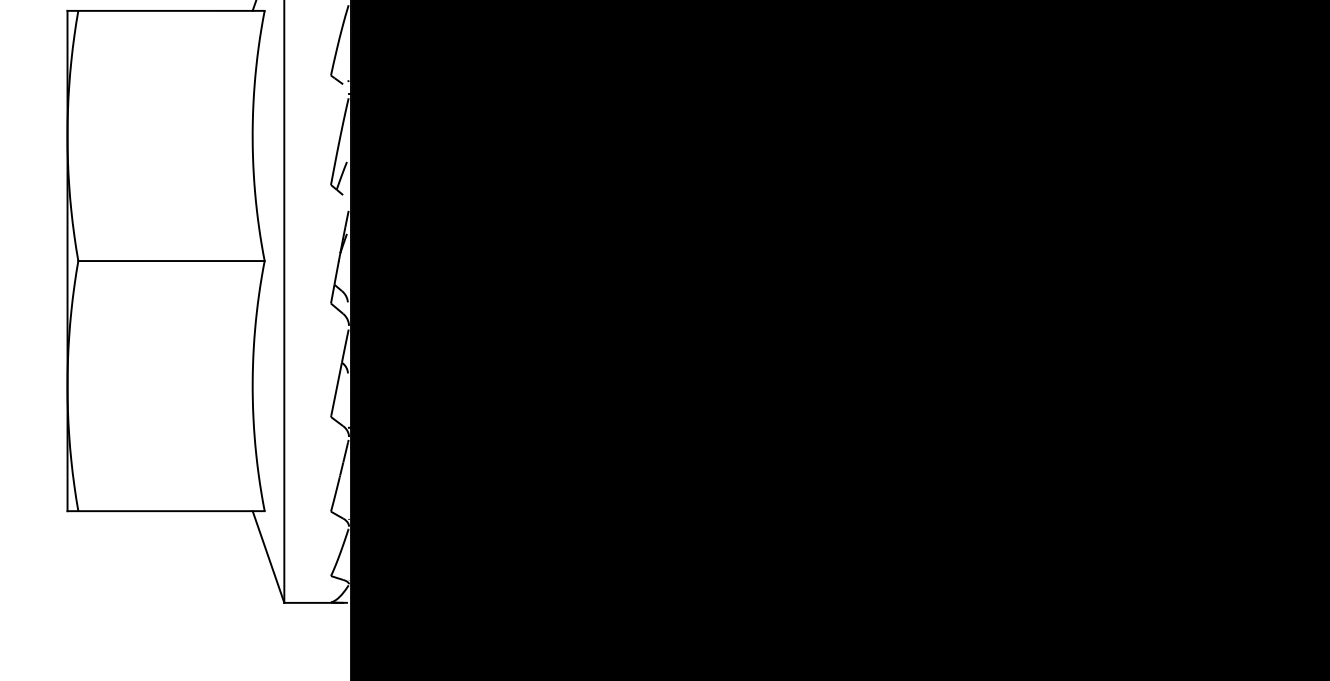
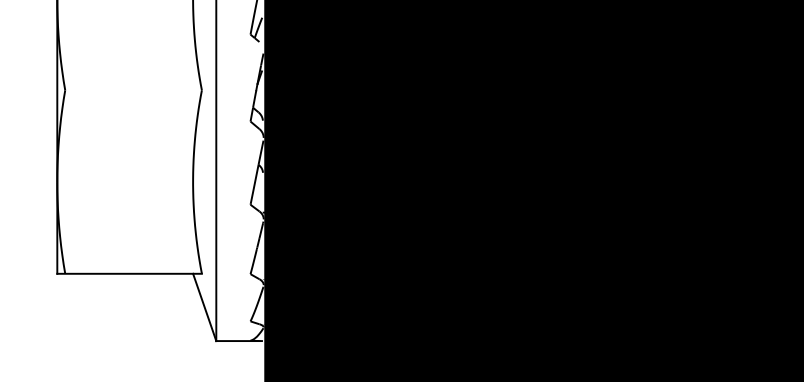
line: (171, 261) -> (133, 90), removed

